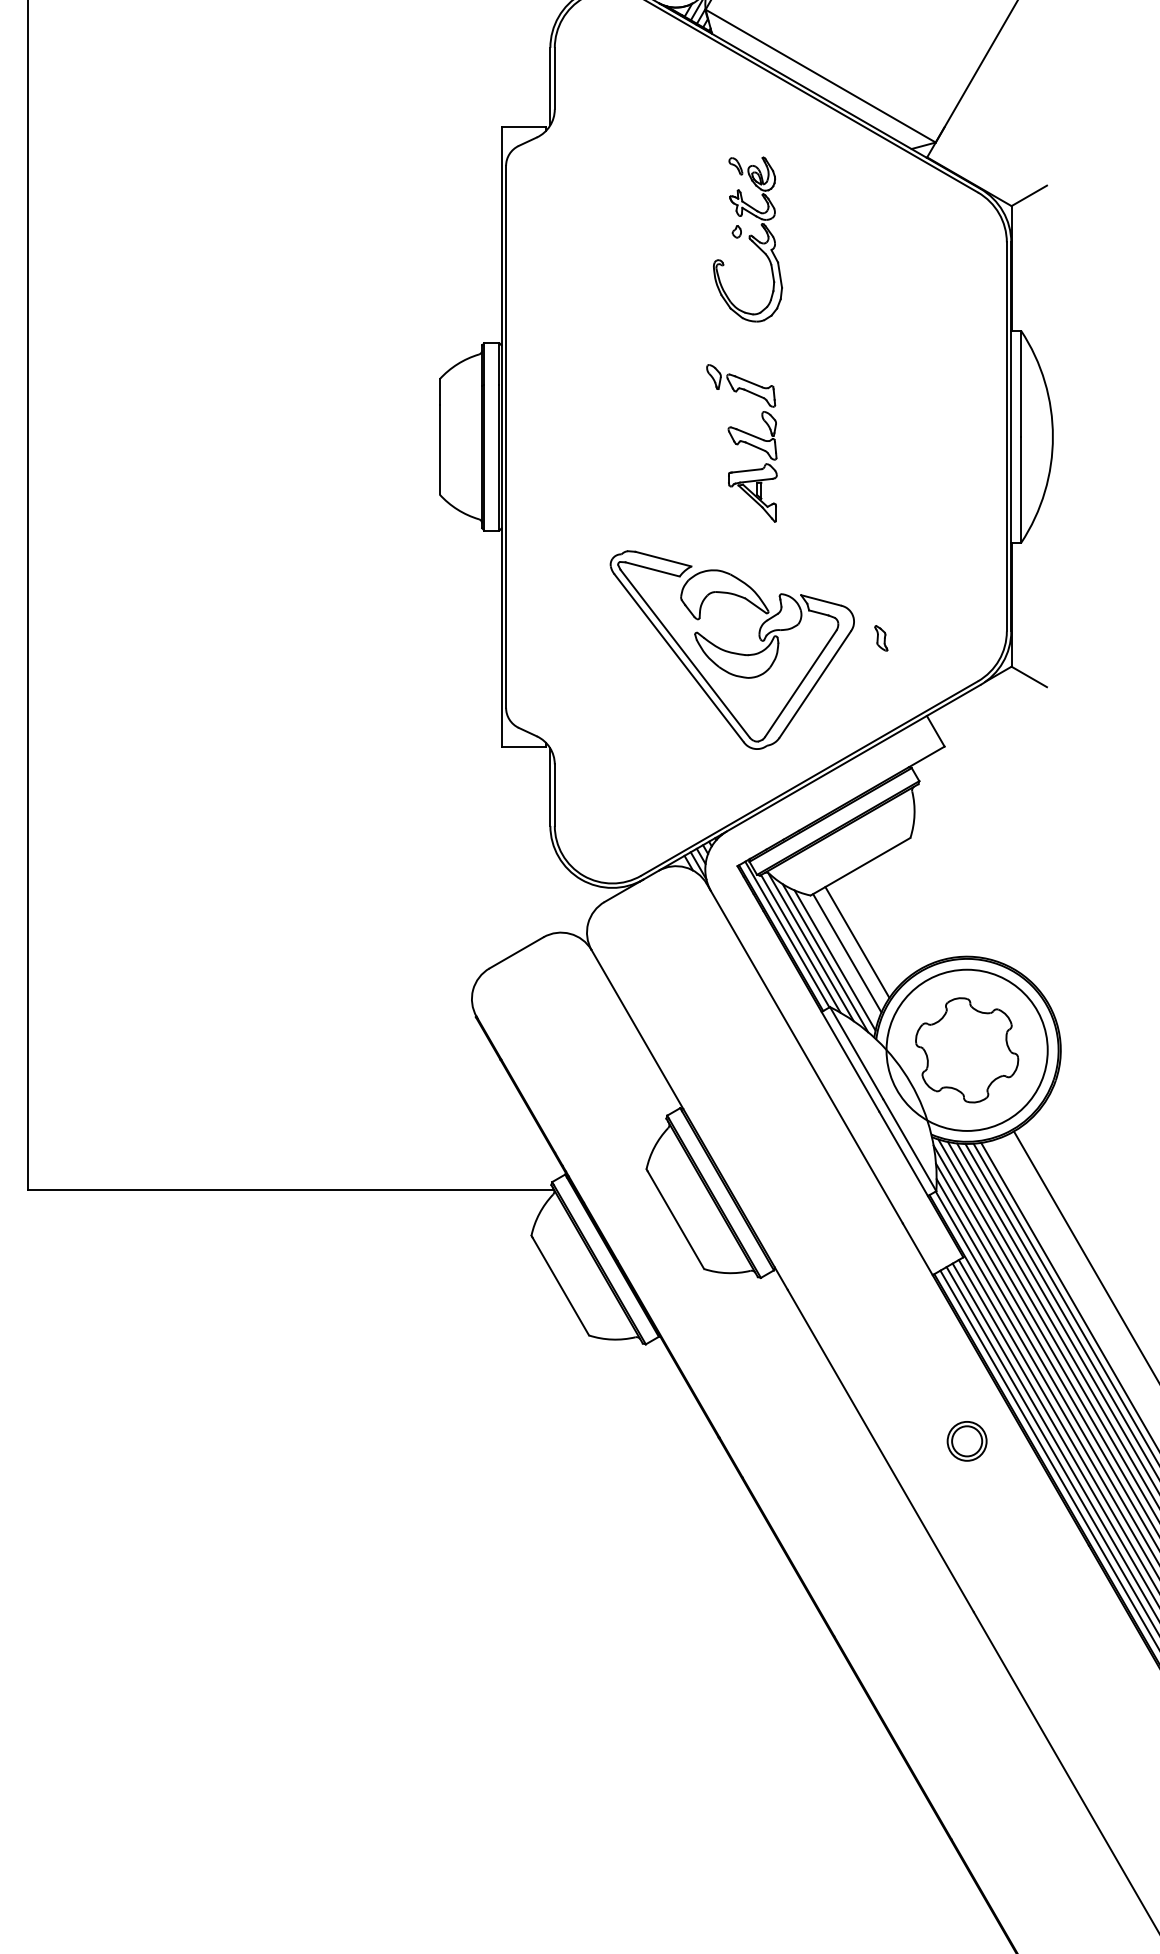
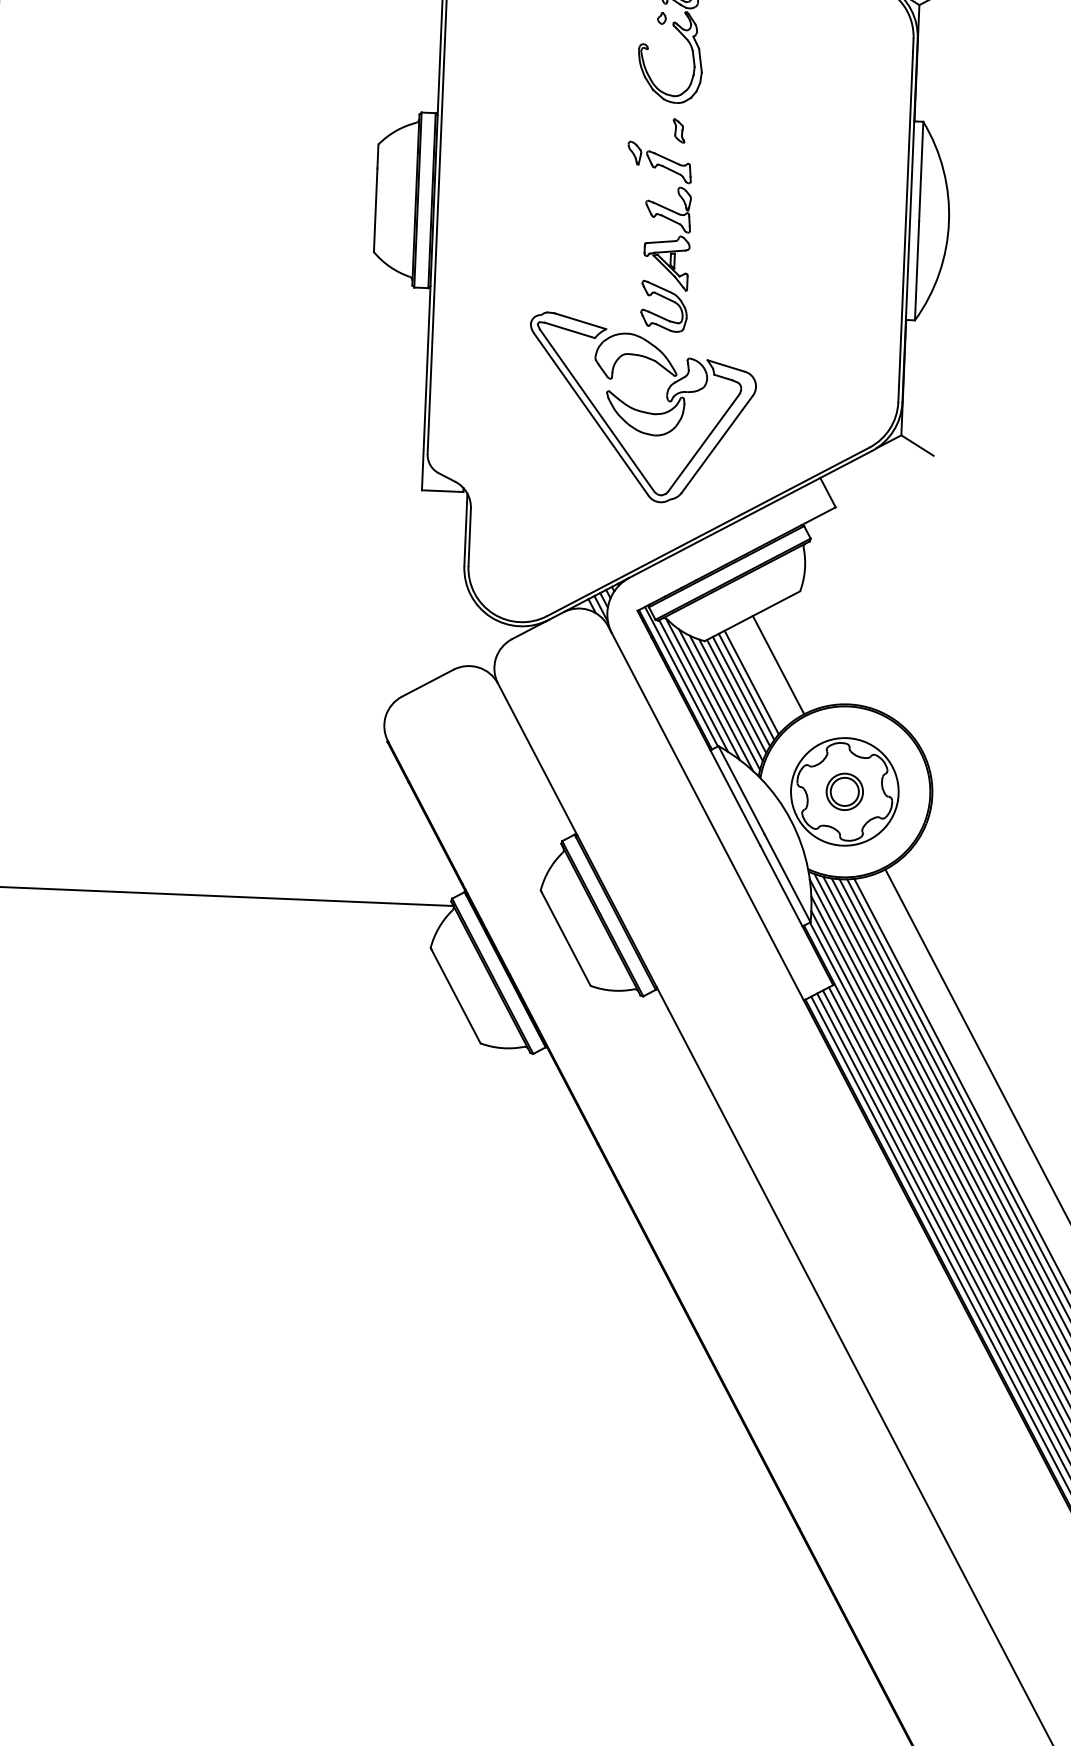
part: (755, 532) -> (667, 299), added
part: (881, 638) -> (679, 131), moved
line: (890, 917) -> (778, 664), added
line: (862, 937) -> (751, 682), added
line: (852, 947) -> (741, 691), added
line: (841, 957) -> (731, 700), added
circle: (966, 1049) -> (844, 791), size x0.71
part: (966, 1441) -> (844, 792), moved

